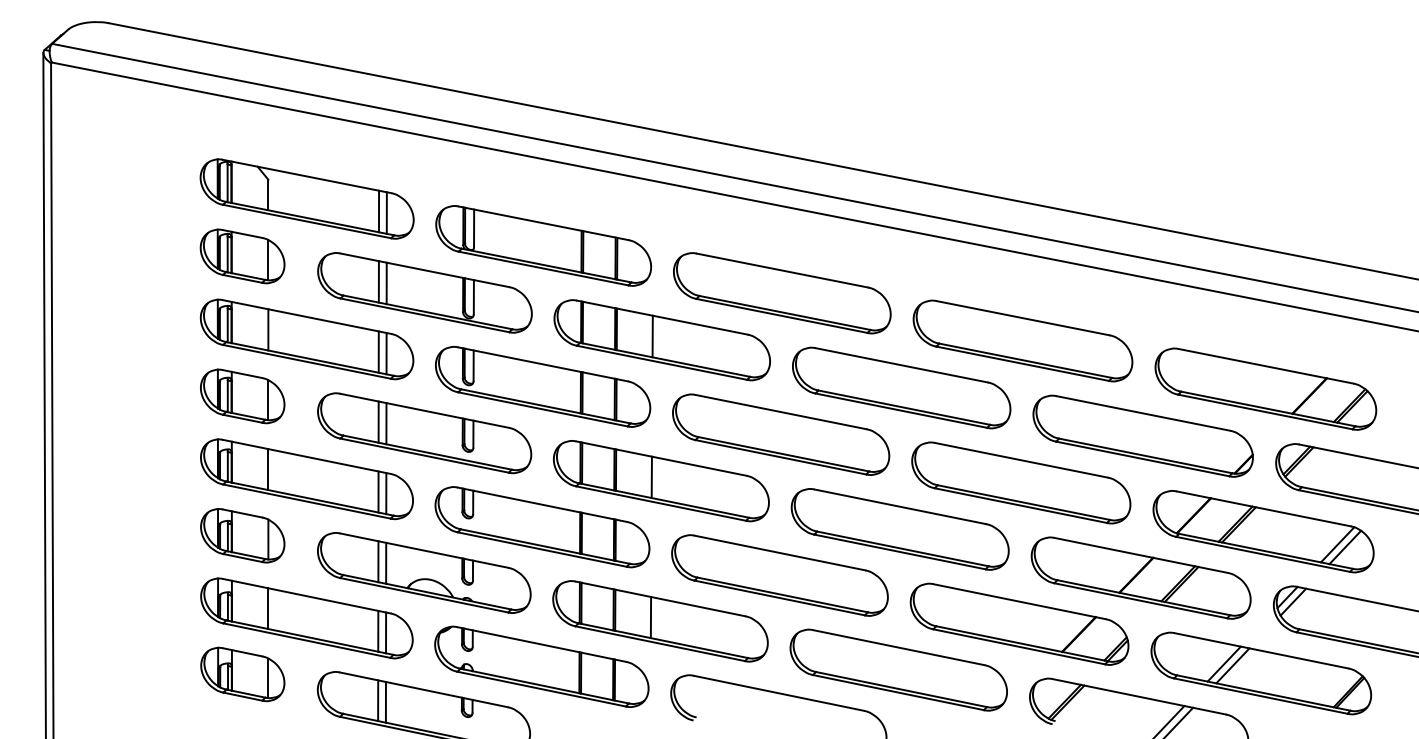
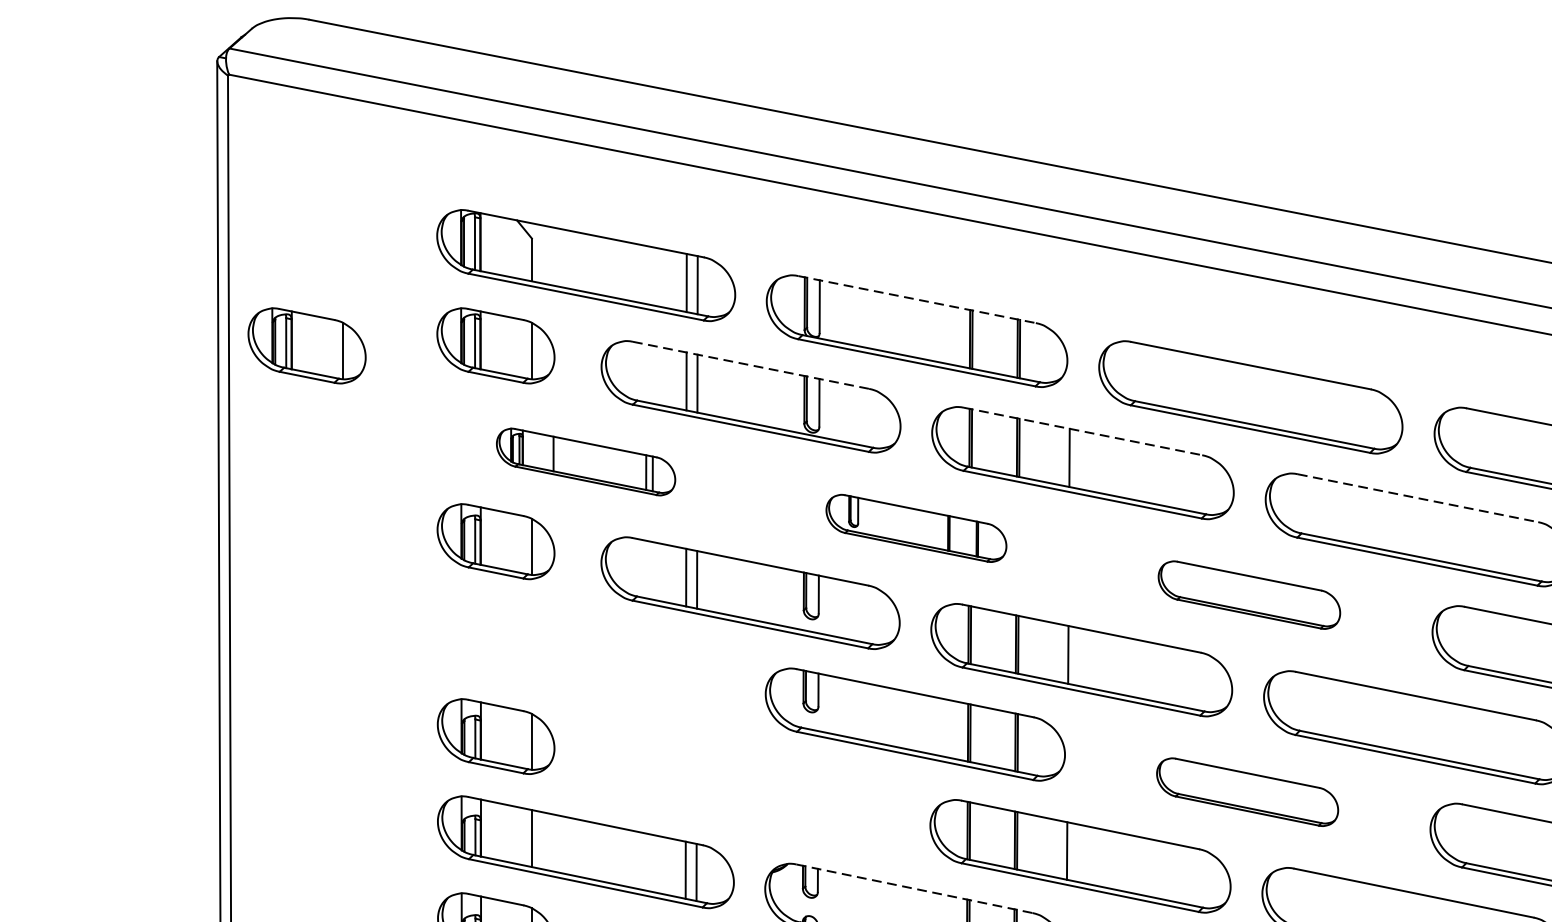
line: (543, 223) -> (916, 299), solid -> dashed
part: (107, 256) -> (306, 345), added
line: (425, 270) -> (751, 365), solid -> dashed
line: (662, 317) -> (1083, 431), solid -> dashed
part: (306, 339) -> (585, 462), size x0.6
line: (901, 365) -> (1417, 498), solid -> dashed
part: (543, 386) -> (916, 527), size x0.6
part: (781, 434) -> (1249, 594), size x0.6
part: (306, 479) -> (585, 657), removed
part: (424, 572) -> (750, 787), removed
part: (779, 575) -> (1246, 792), size x0.6
line: (542, 644) -> (915, 888), solid -> dashed

